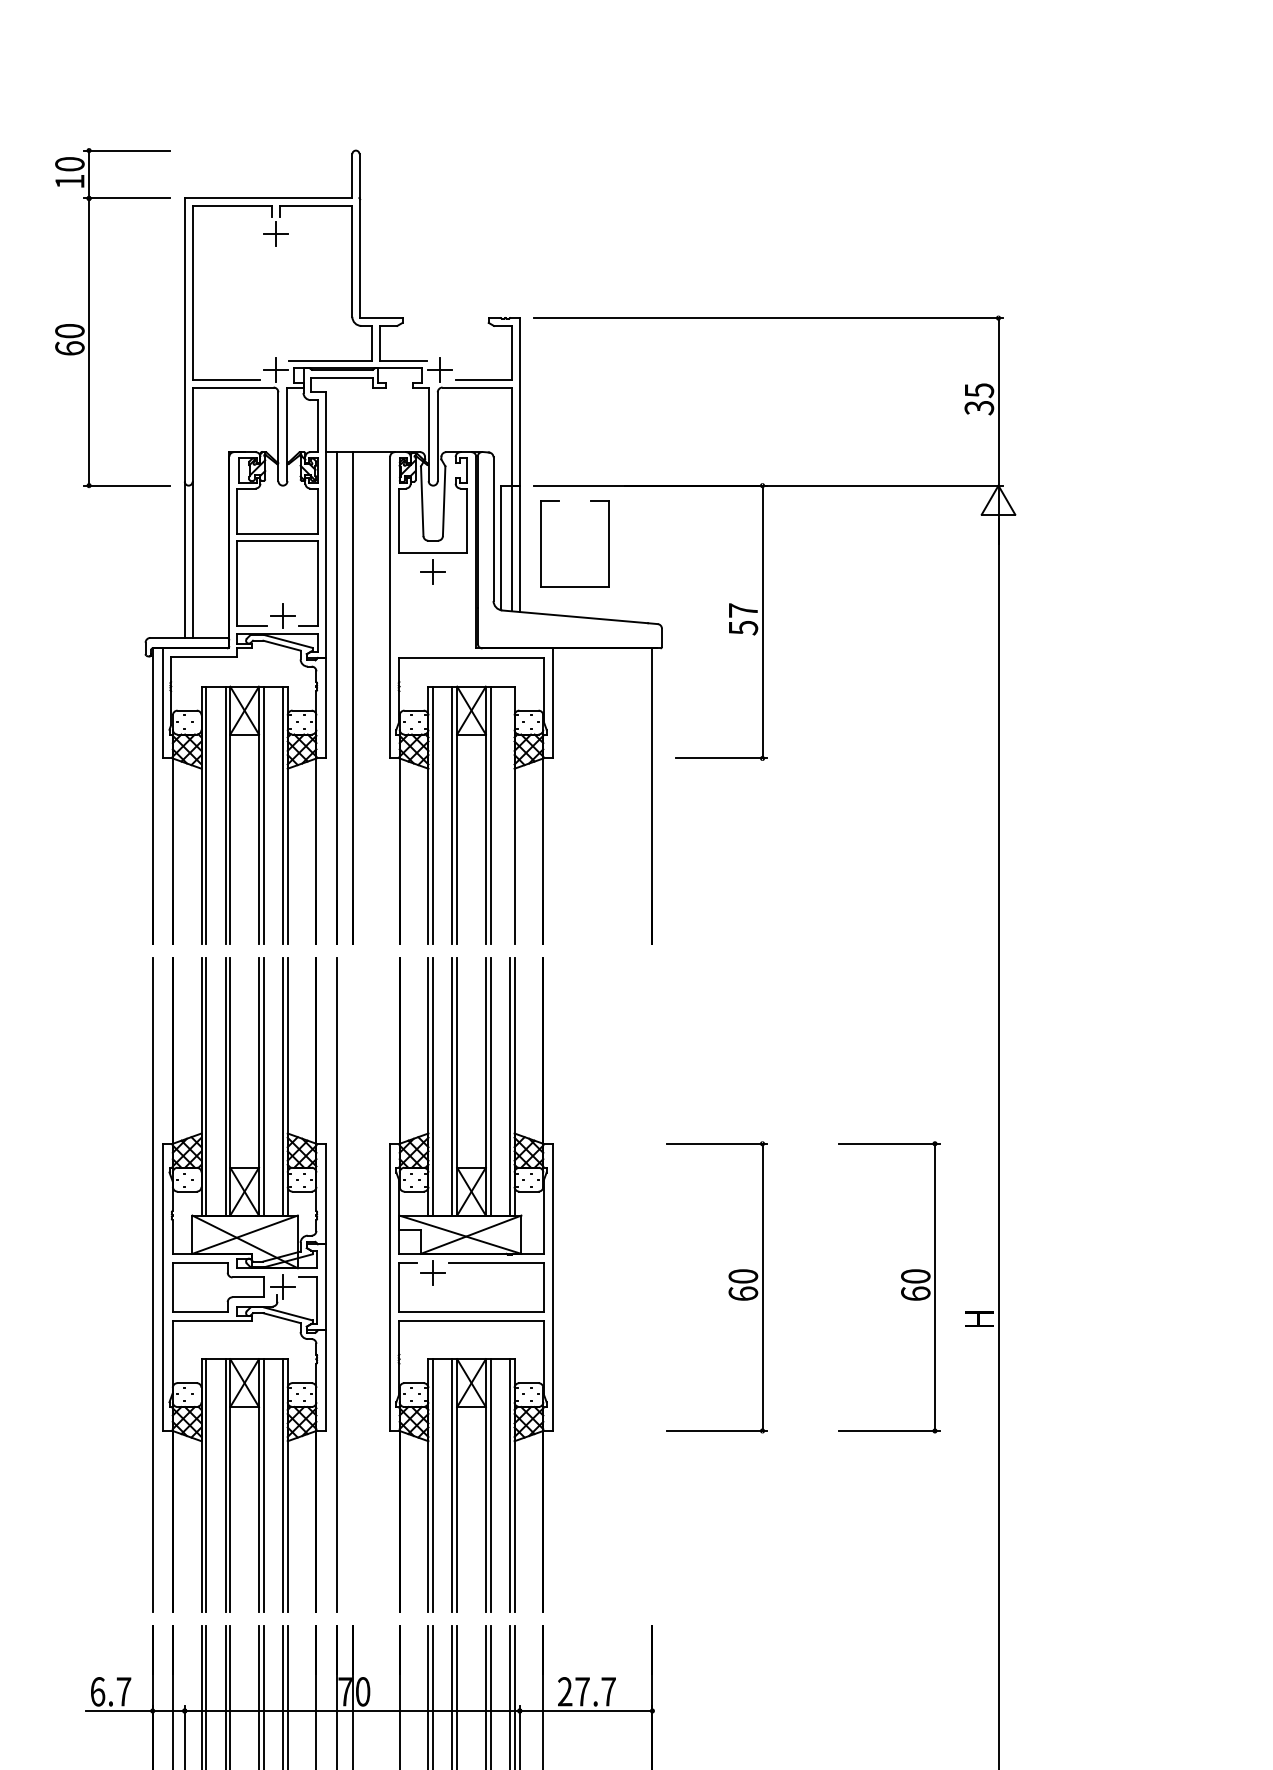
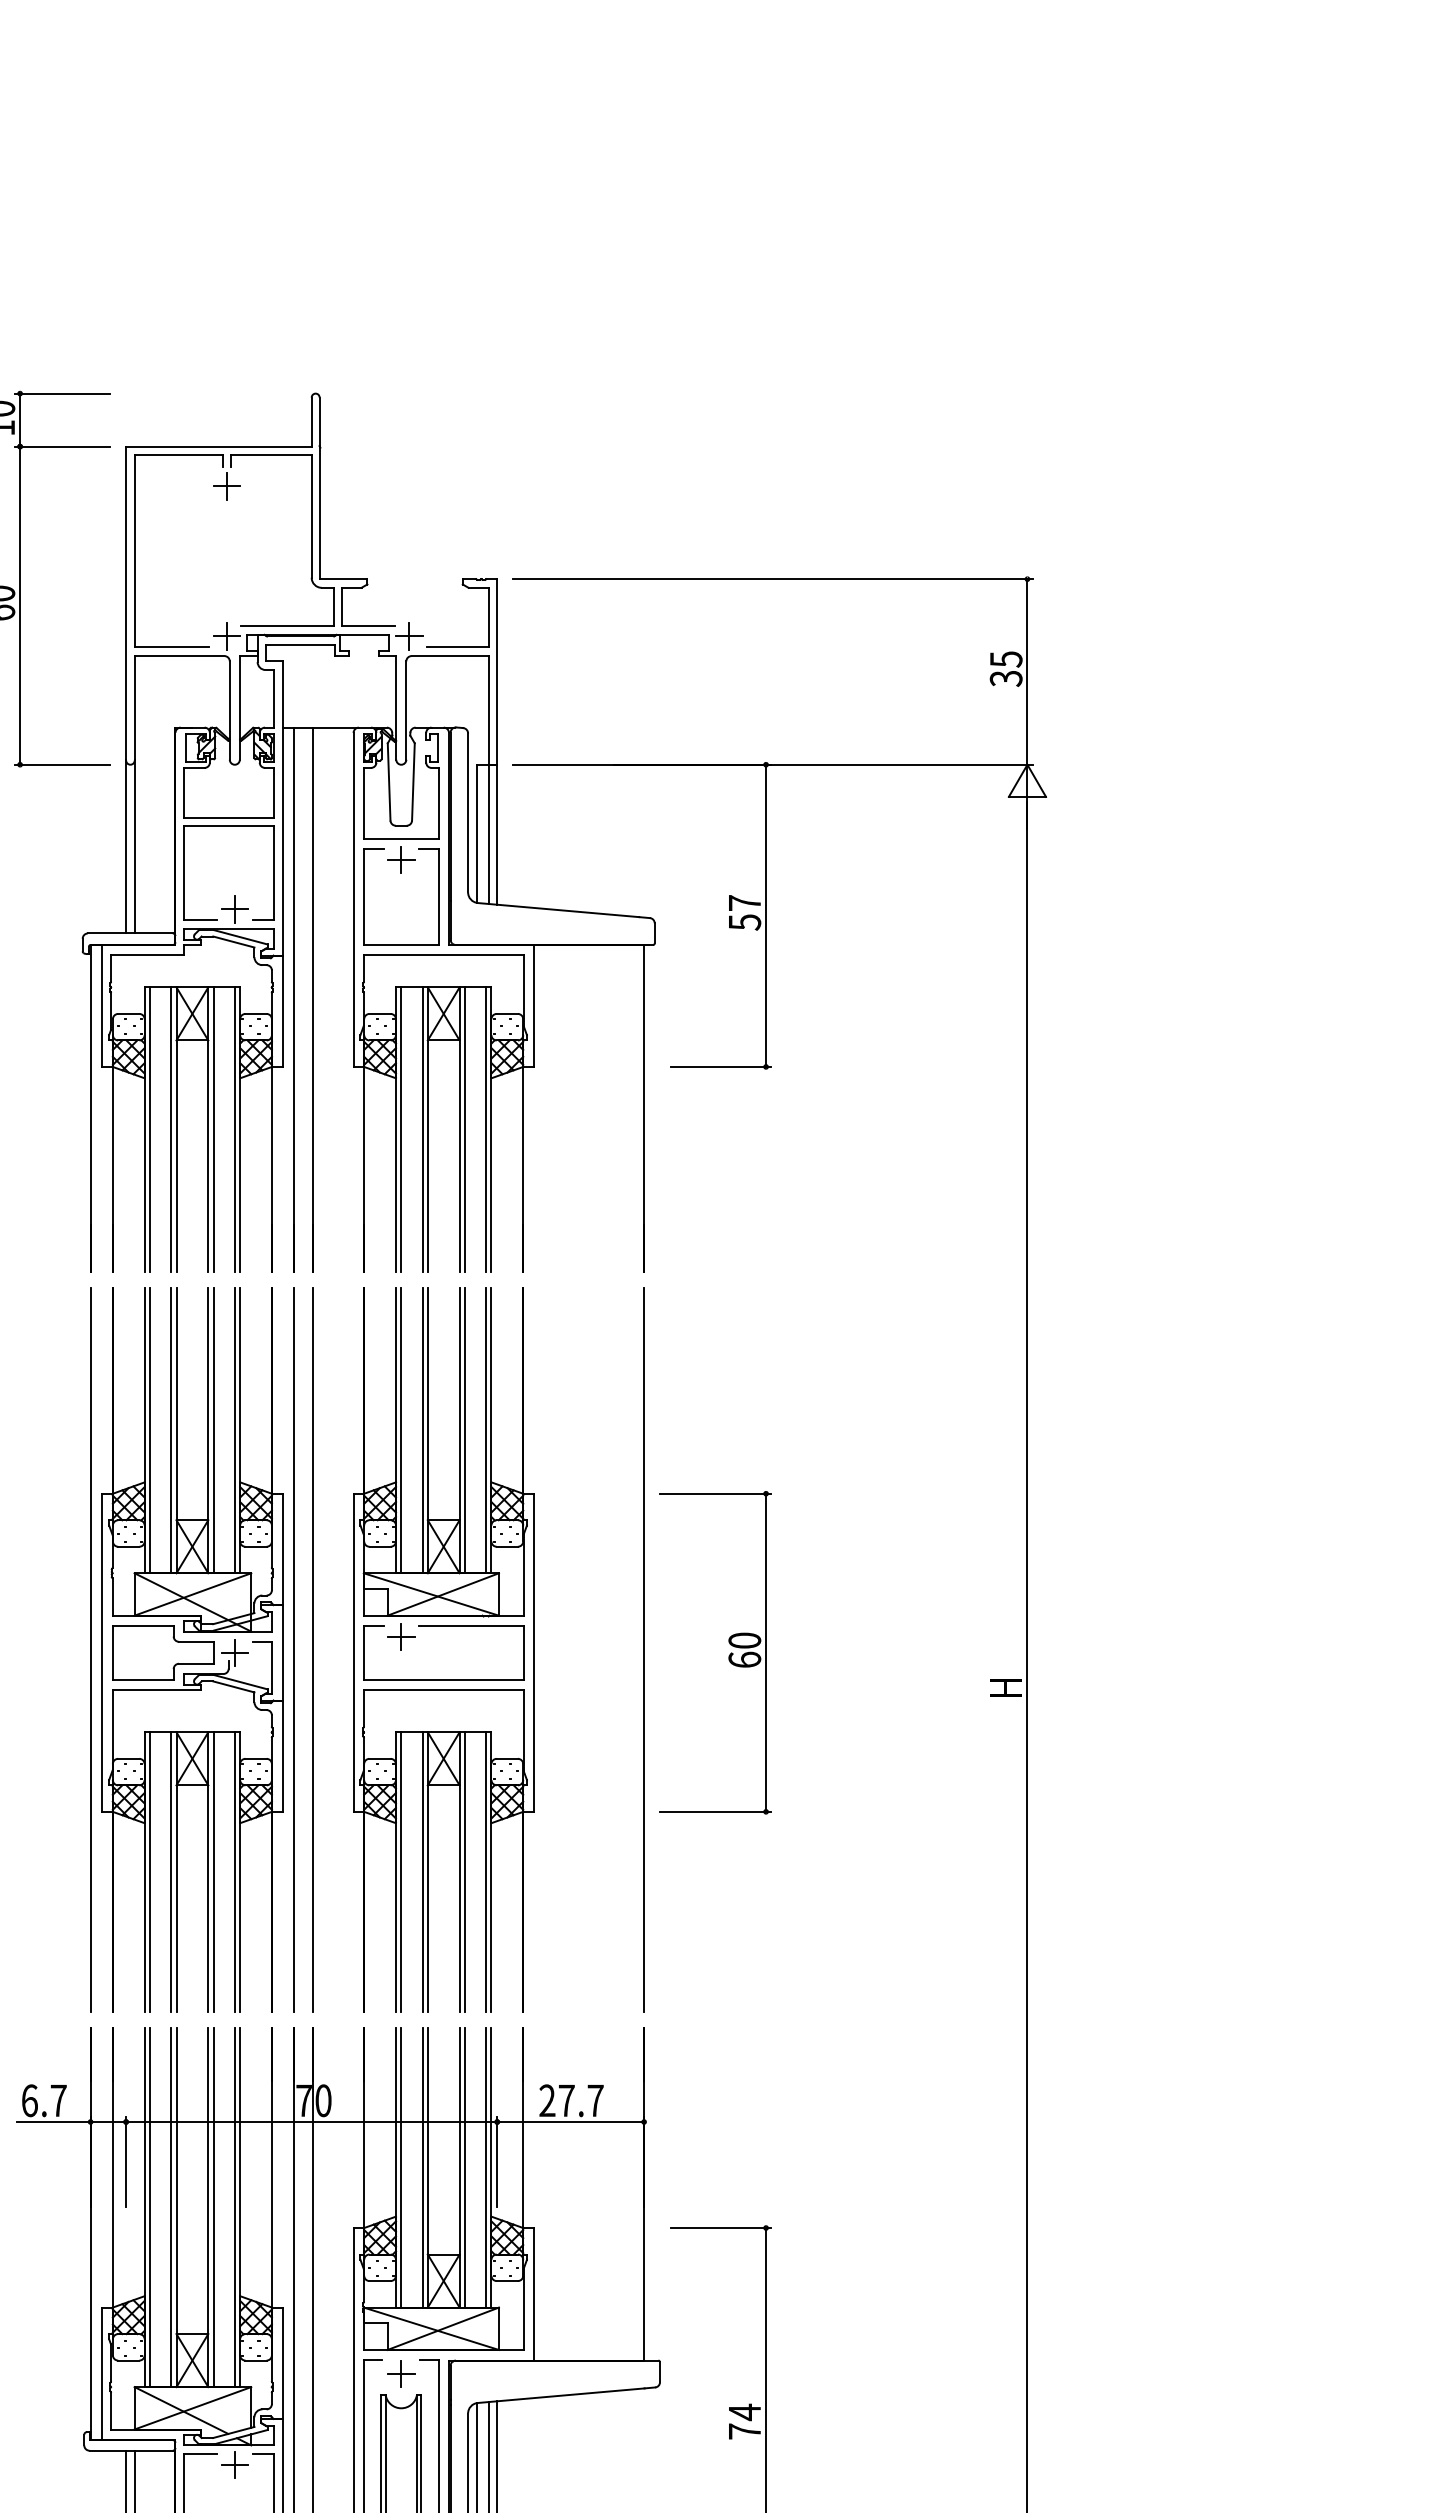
part: (541, 543) -> (364, 896), moved
line: (510, 814) -> (486, 1129), added
line: (353, 1285) -> (312, 1650), added
line: (652, 1285) -> (644, 1650), added
part: (901, 1290) -> (919, 1656), removed

